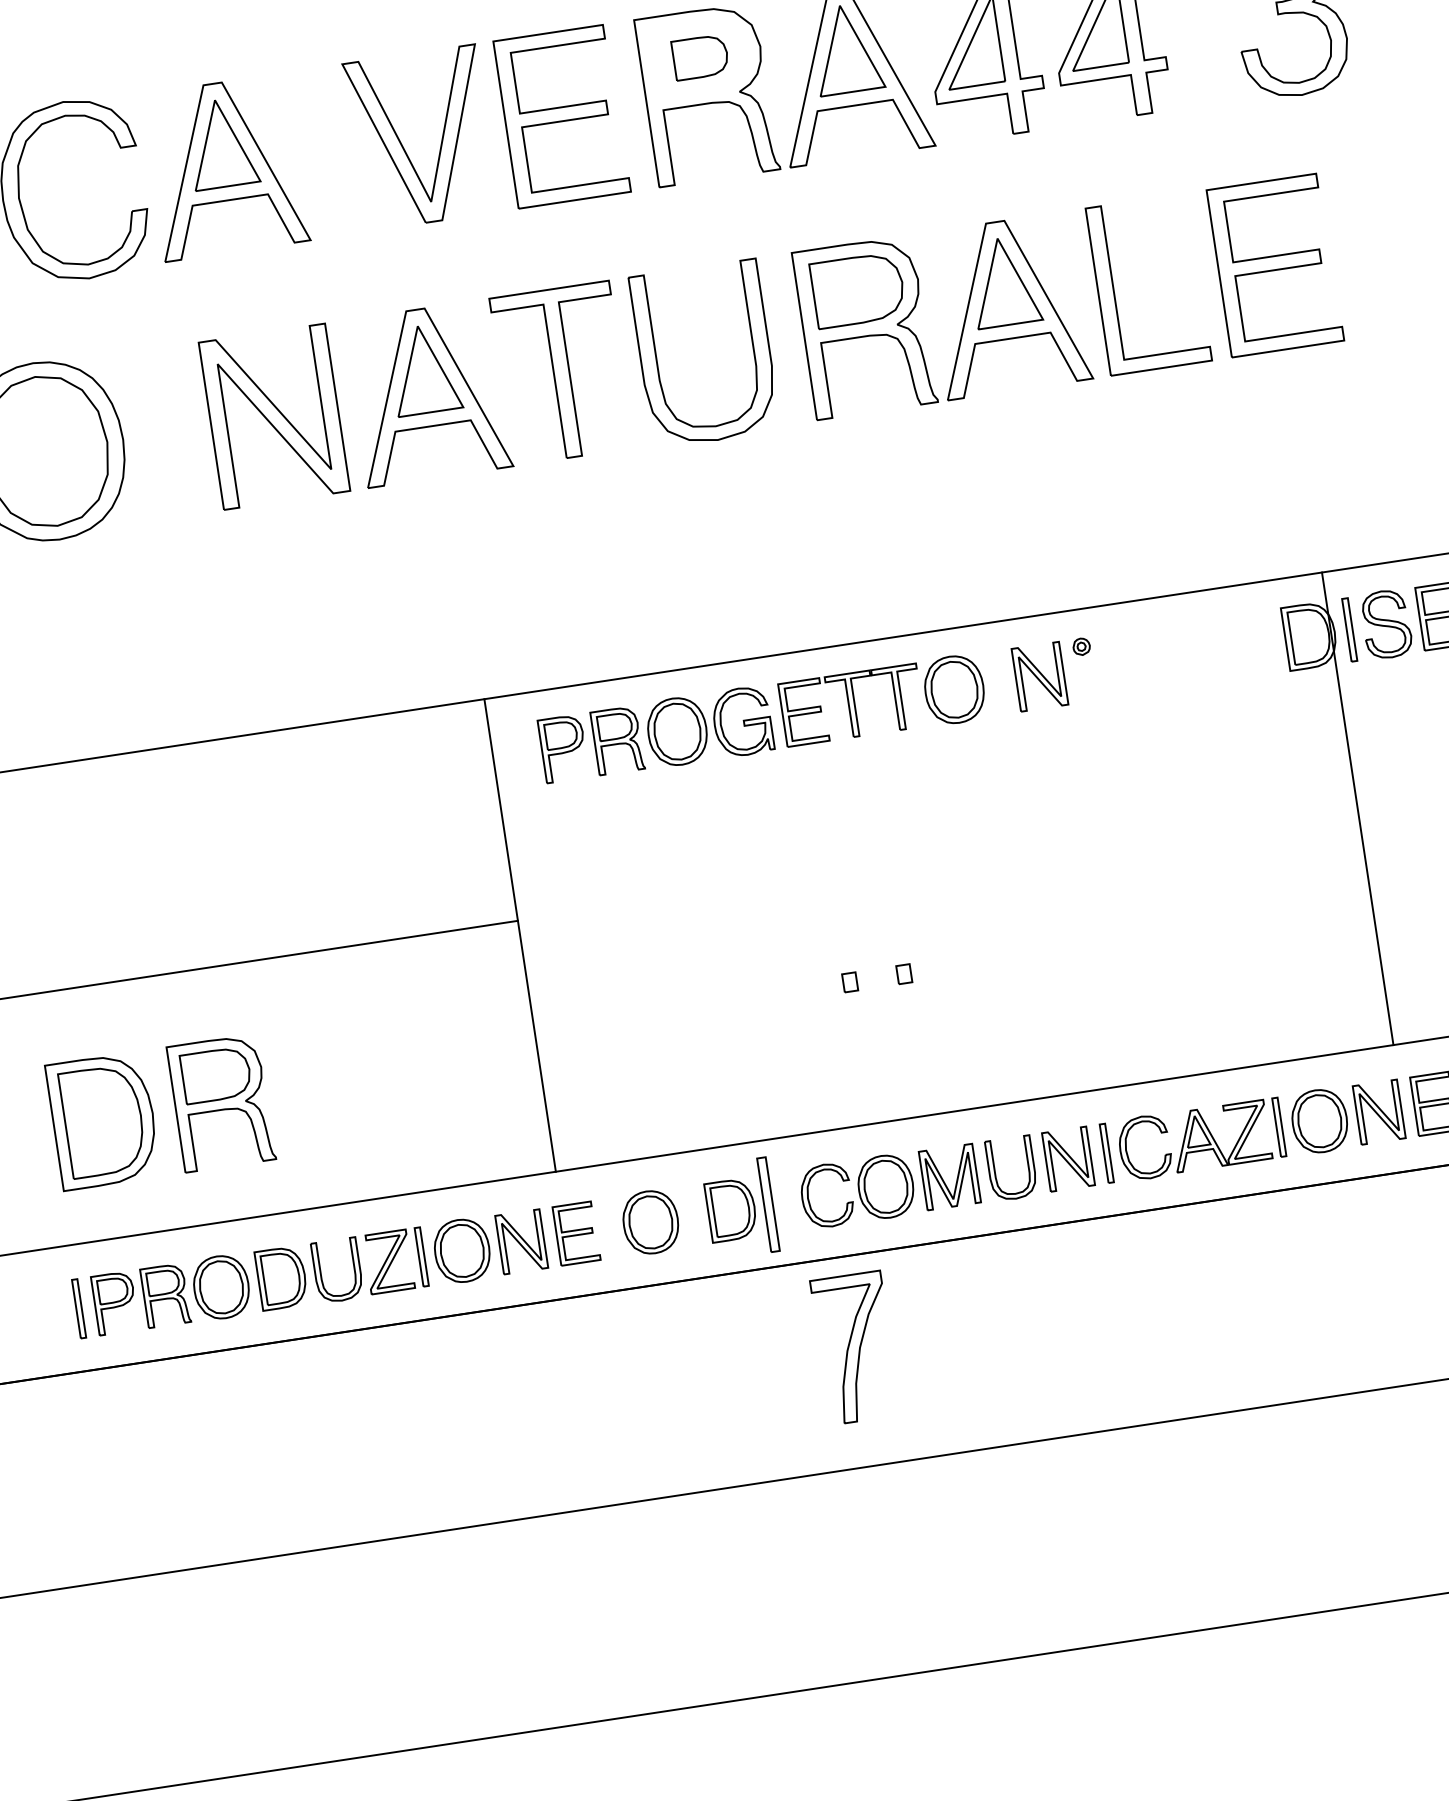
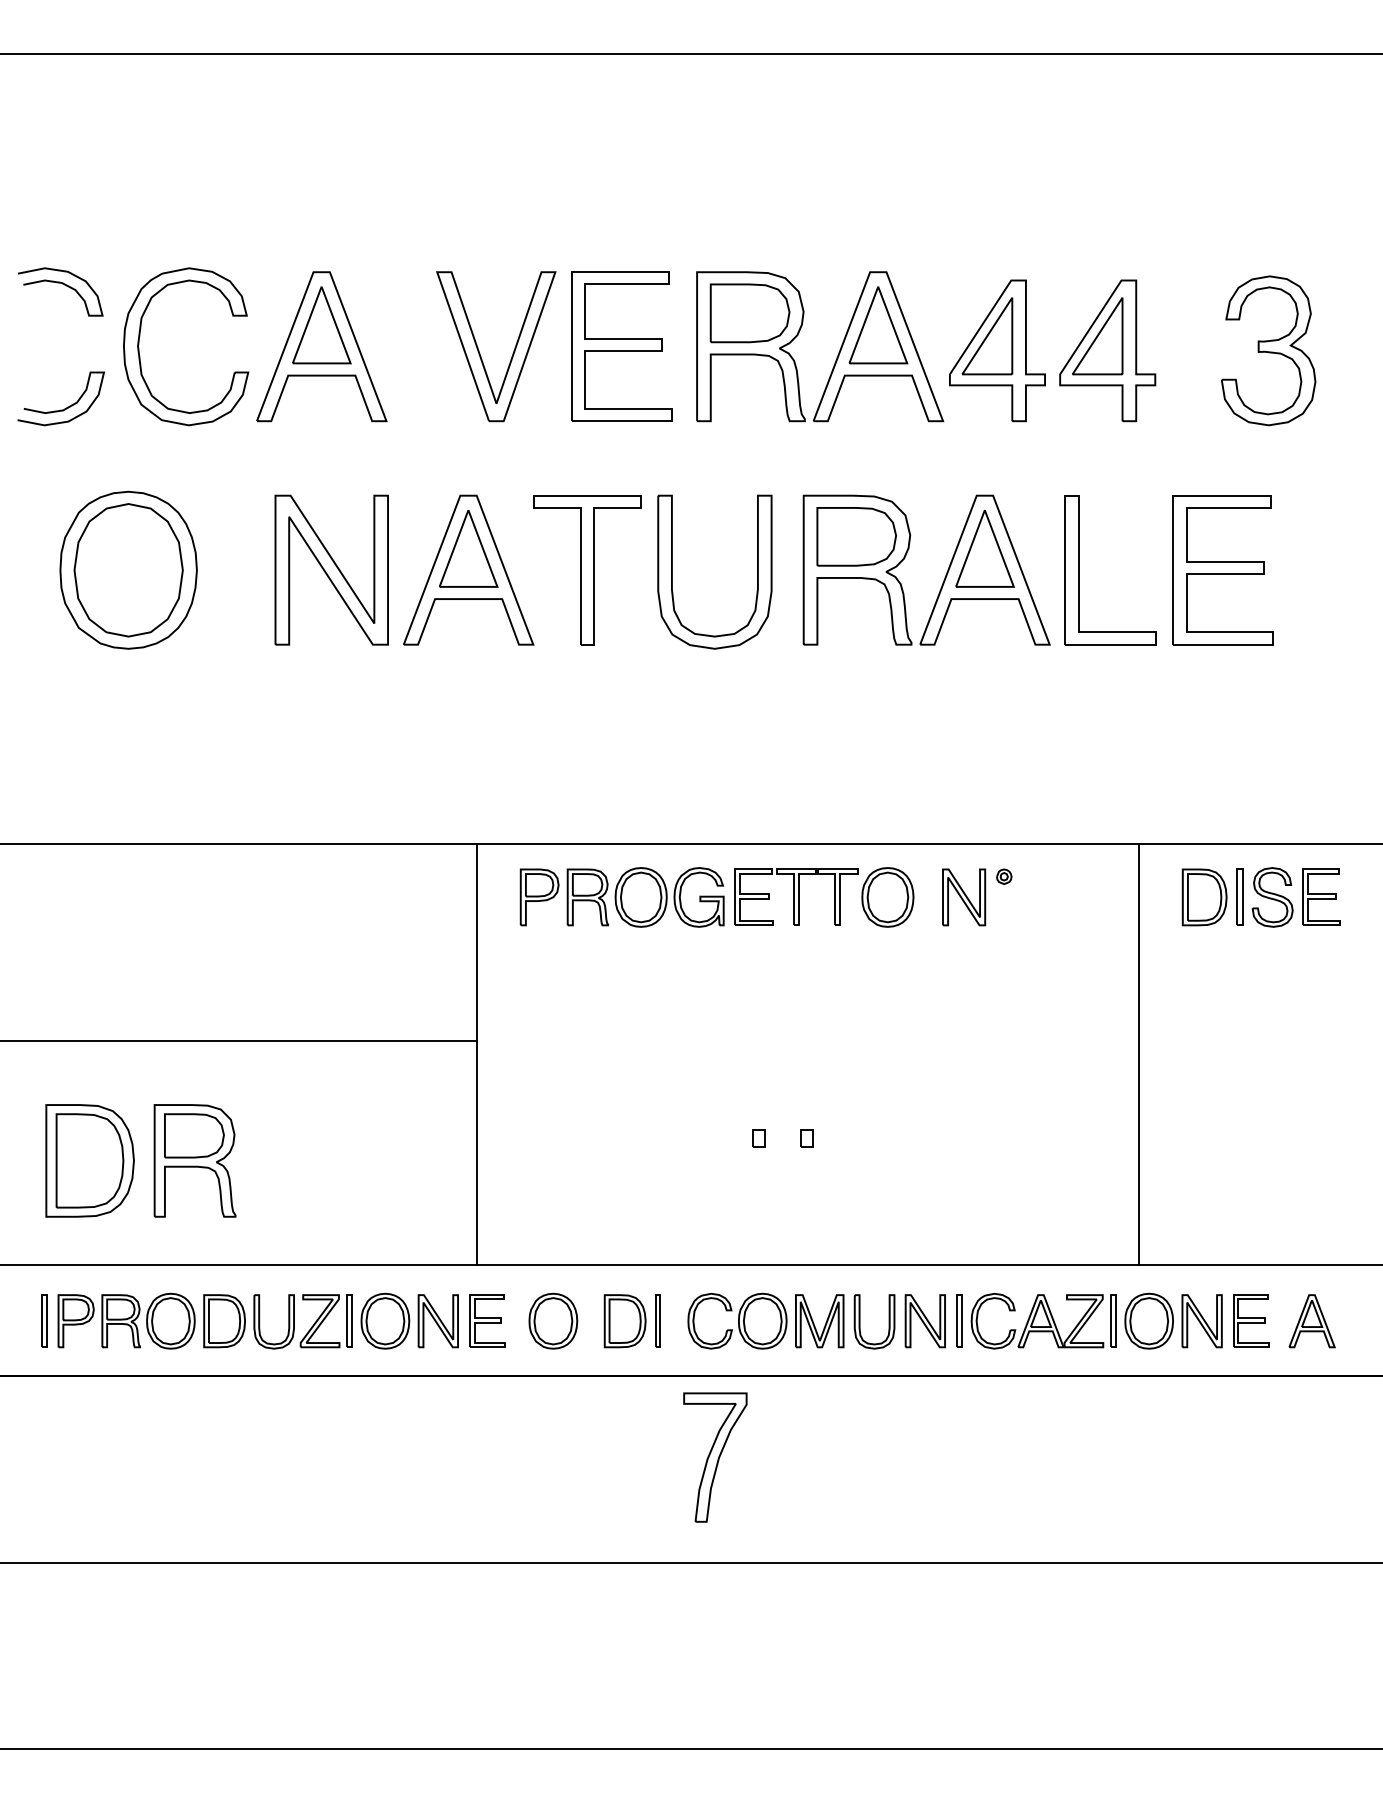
part: (699, 57) -> (749, 313), size x1.67
line: (1357, 807) -> (1139, 1053), moved
part: (767, 1203) -> (657, 1320), size x0.62

